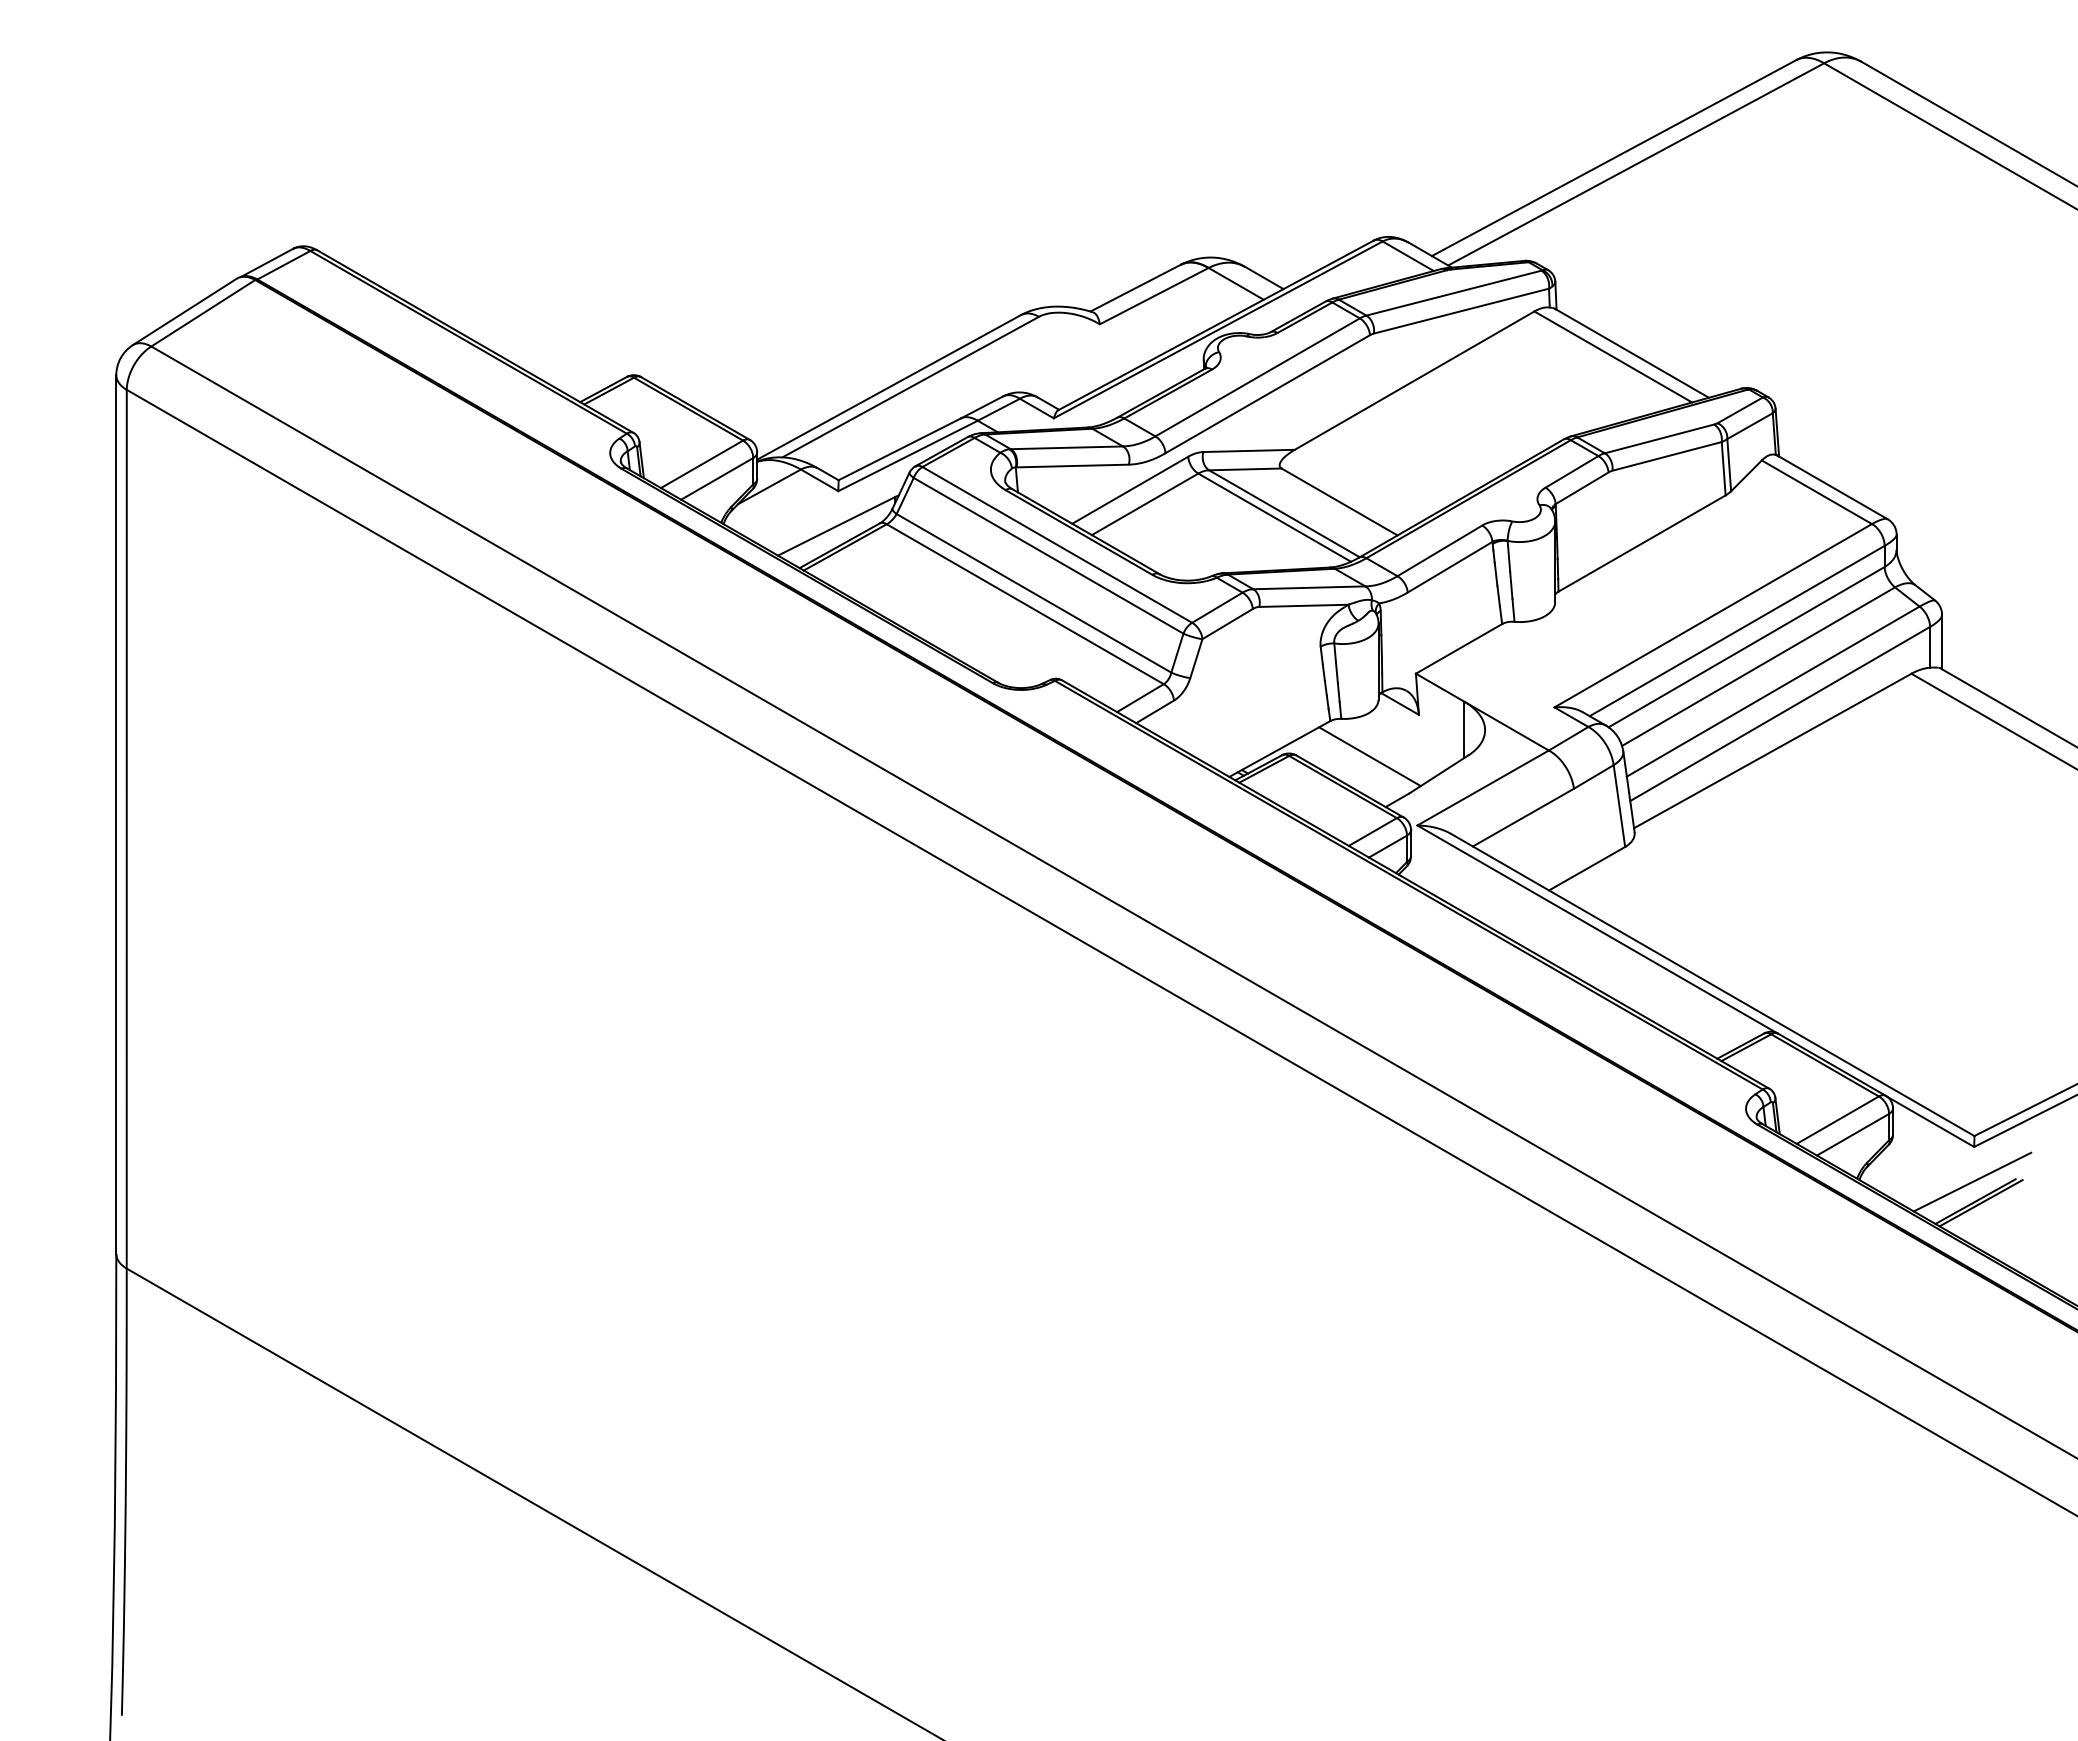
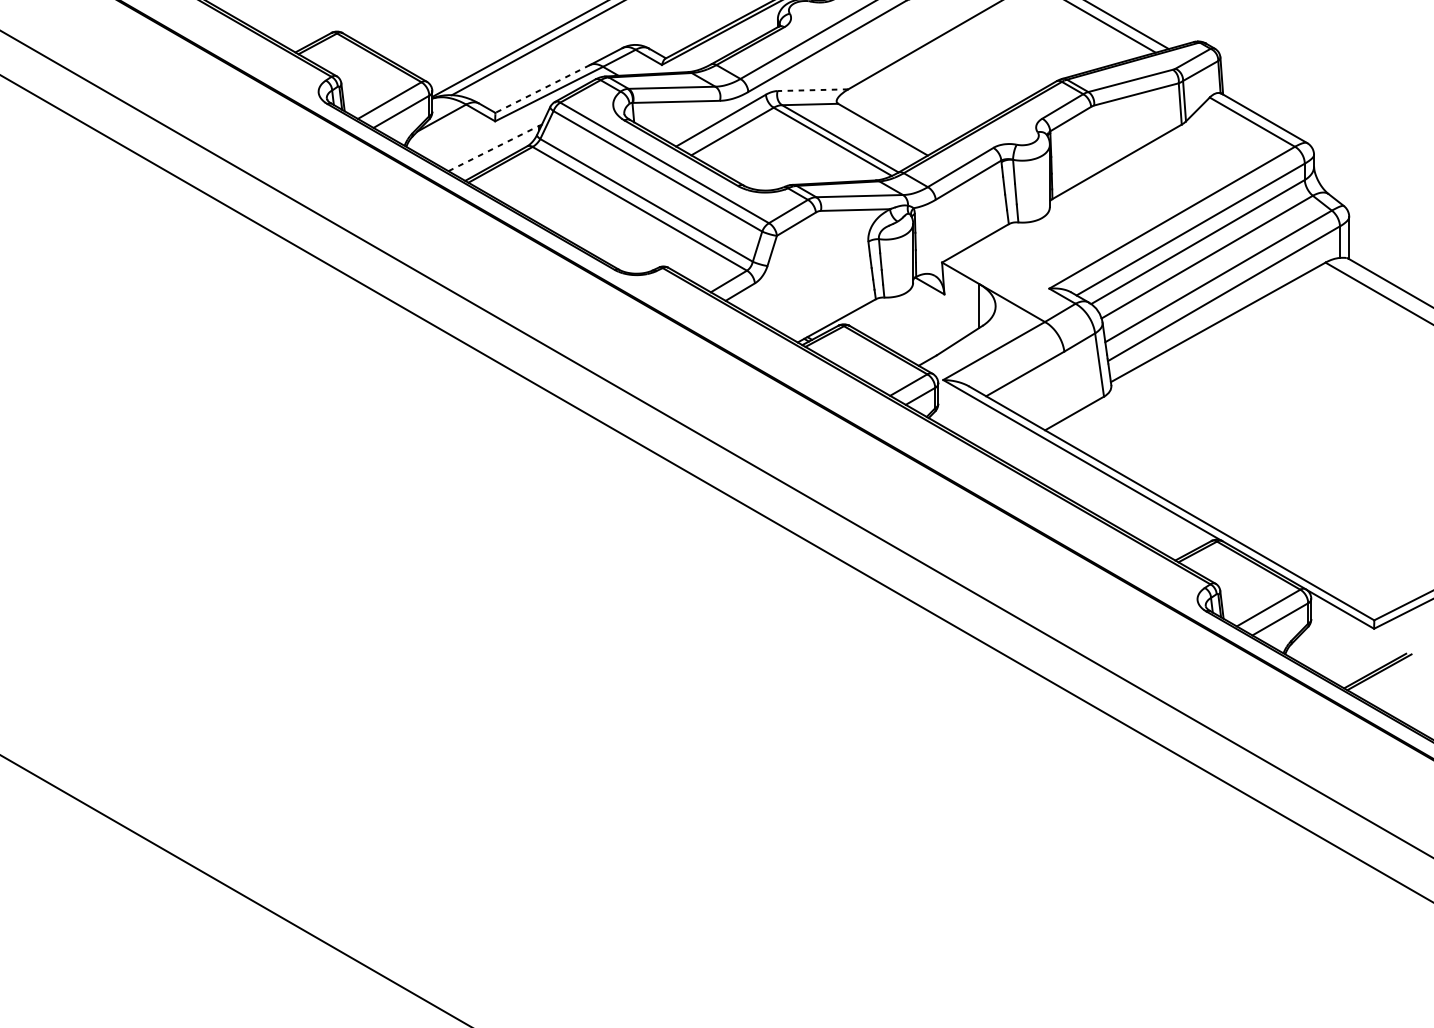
line: (899, 449) -> (542, 89), solid -> dashed
line: (1249, 450) -> (813, 89), solid -> dashed
line: (836, 526) -> (493, 148), solid -> dashed
line: (1369, 756) -> (906, 326), removed
line: (1972, 1181) -> (1372, 655), removed

